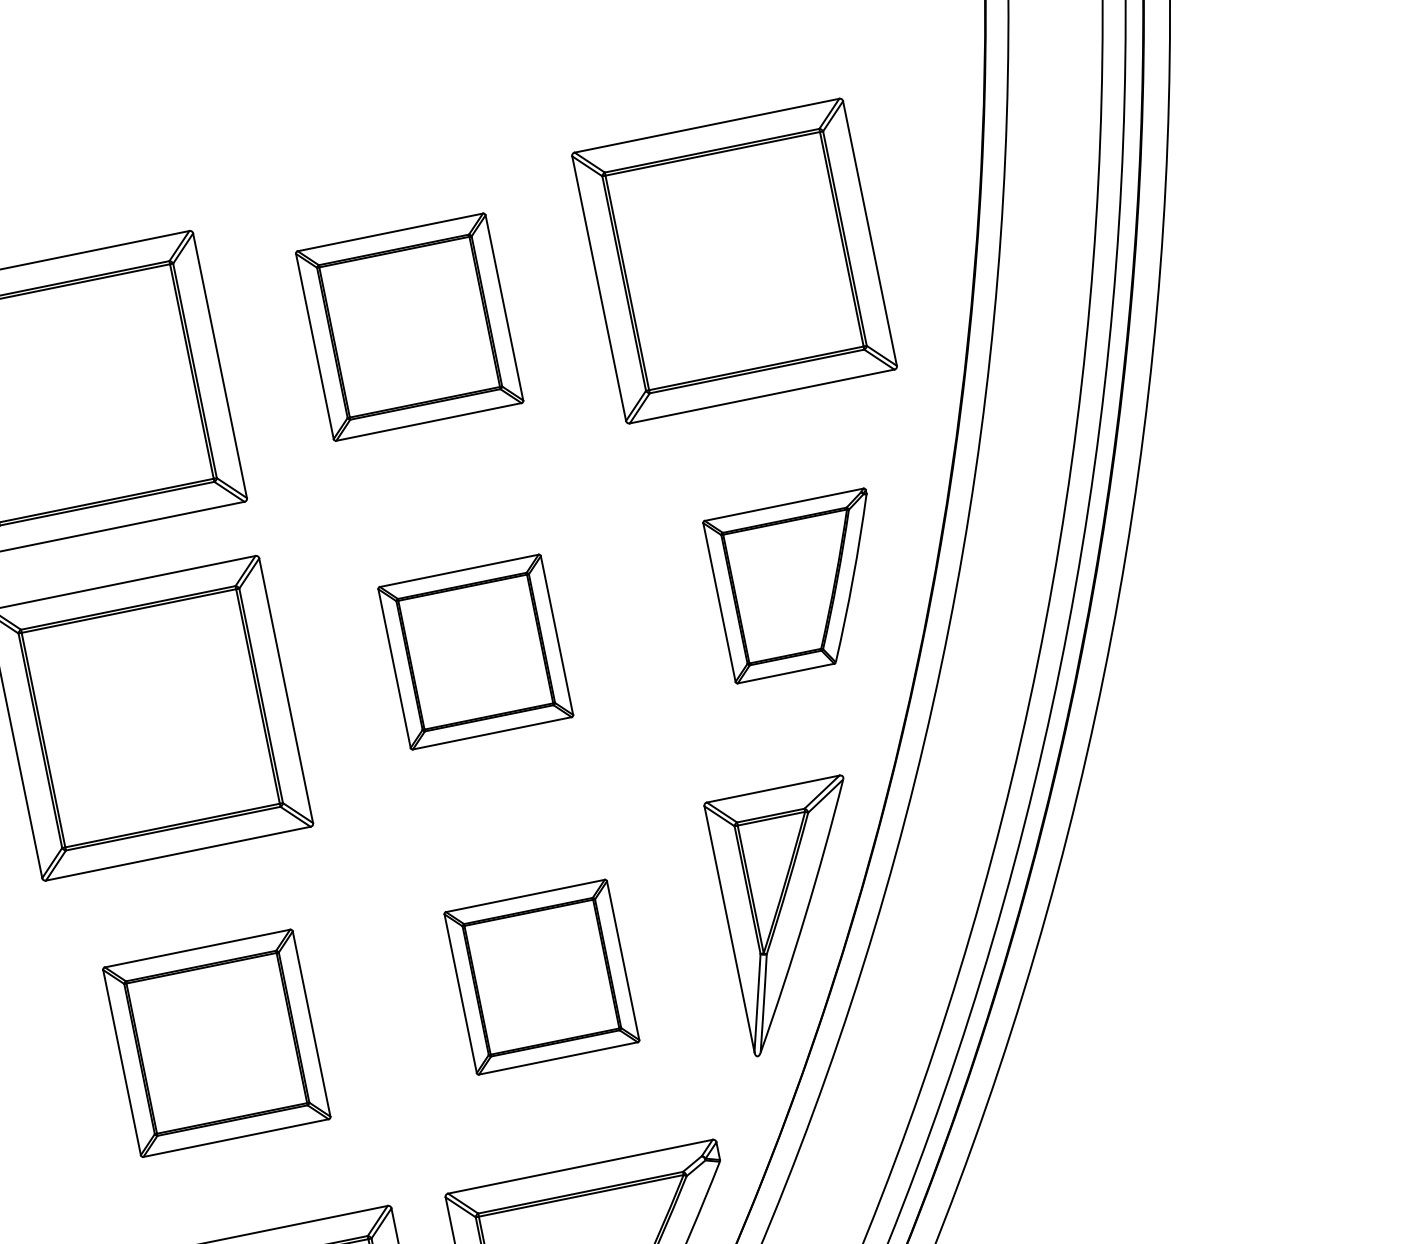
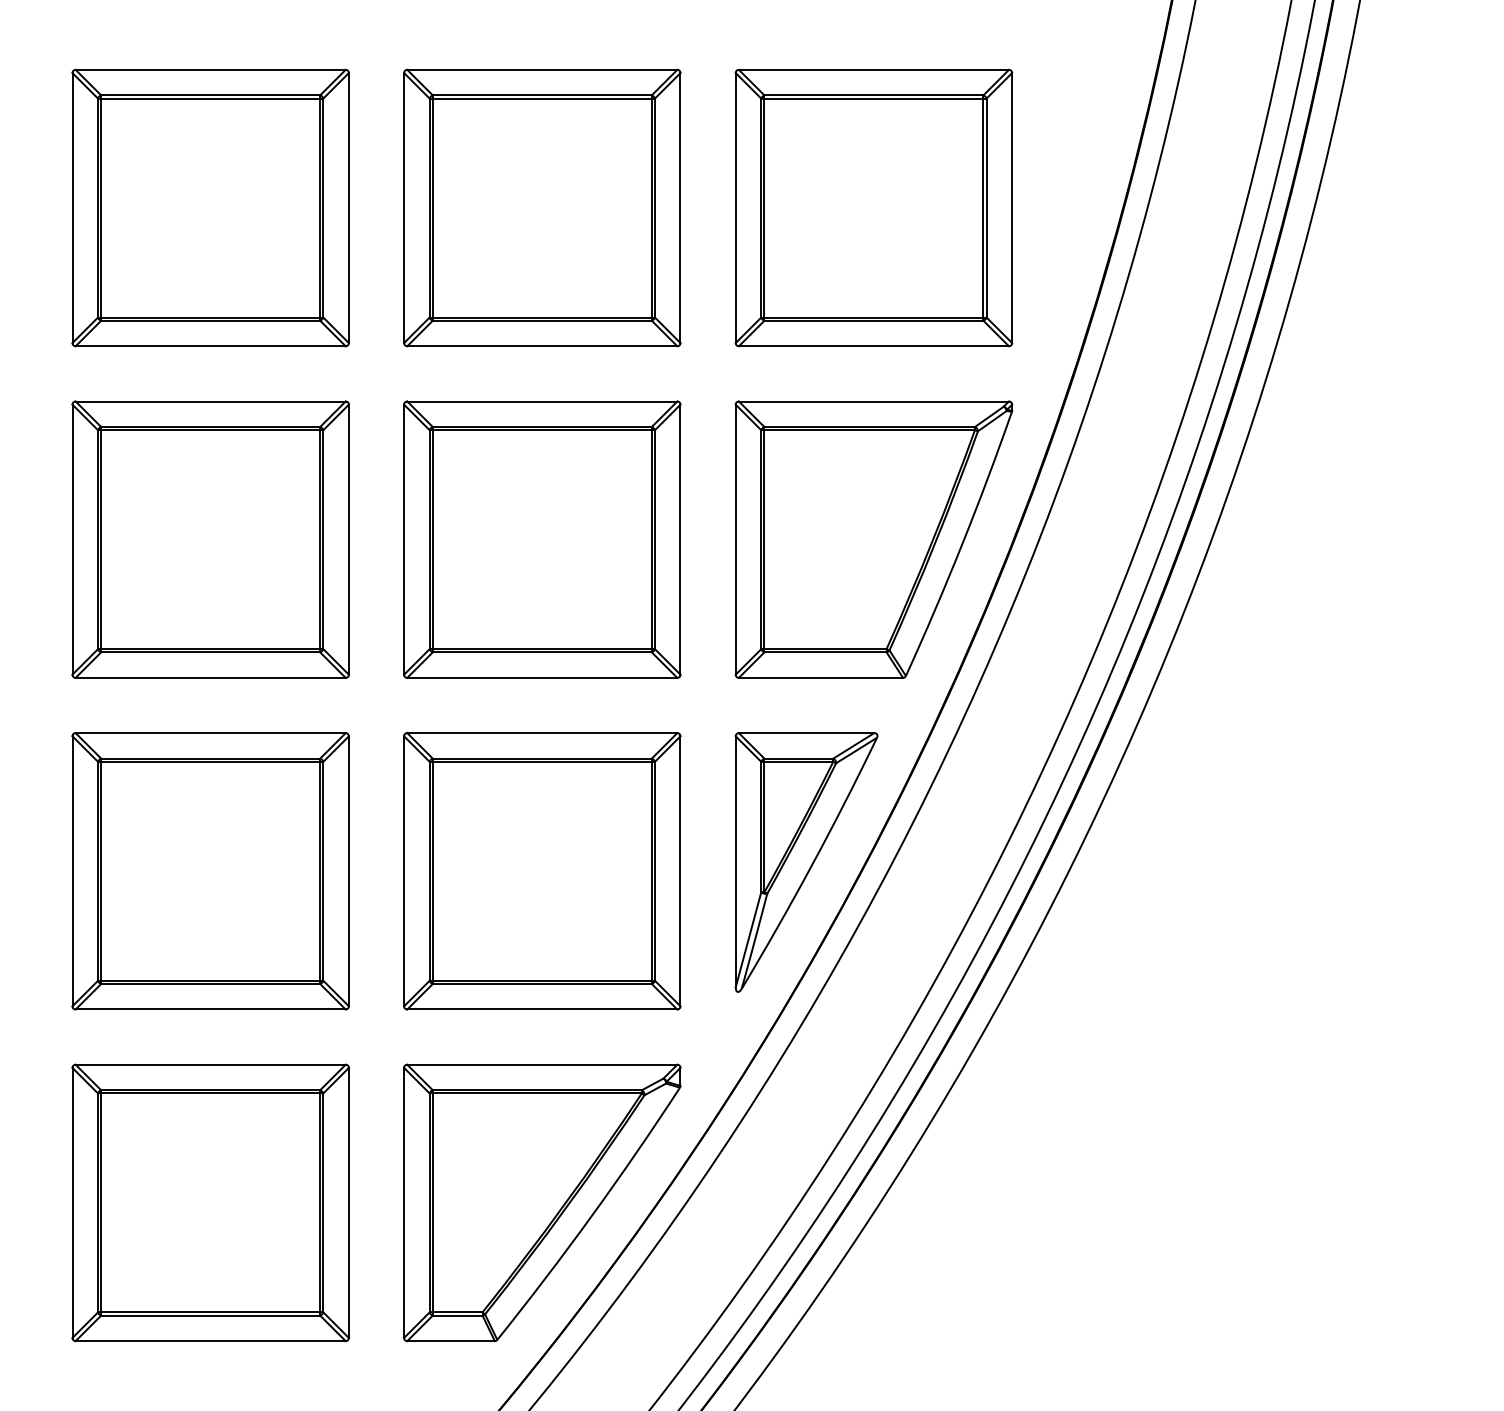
part: (409, 326) -> (542, 207), size x1.43
part: (800, 585) -> (873, 539), size x1.67
part: (475, 651) -> (542, 539), size x1.67
part: (542, 977) -> (542, 871), size x1.67
part: (216, 1043) -> (210, 871), size x1.43

